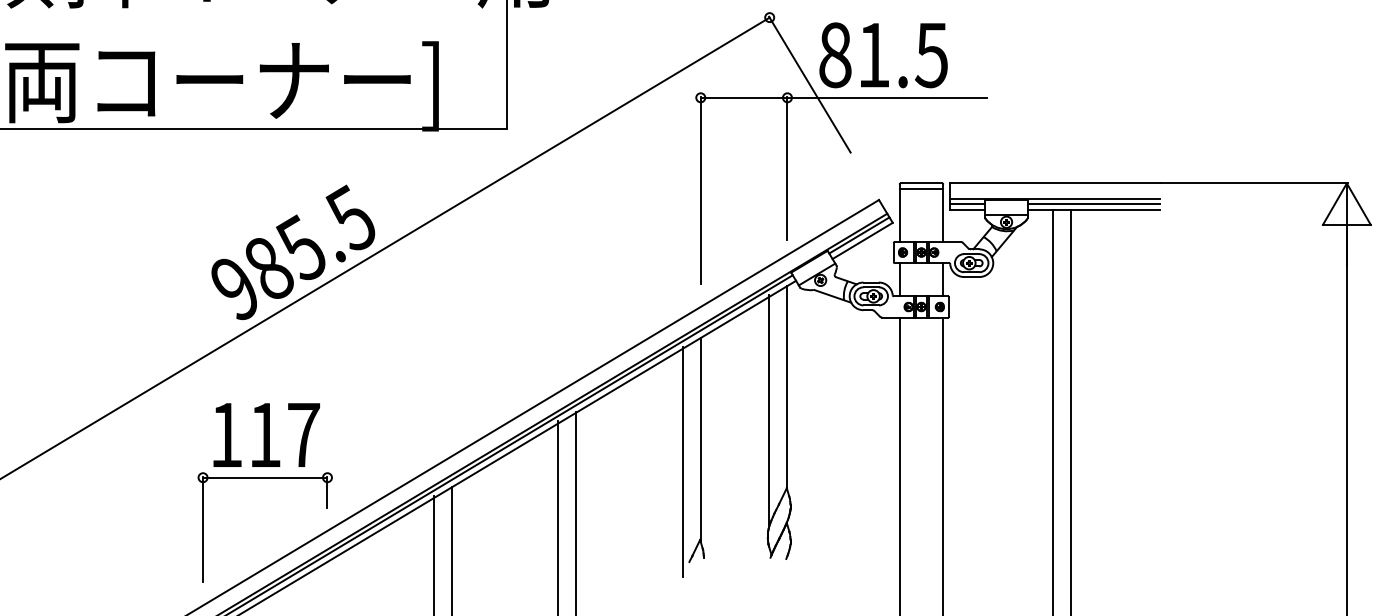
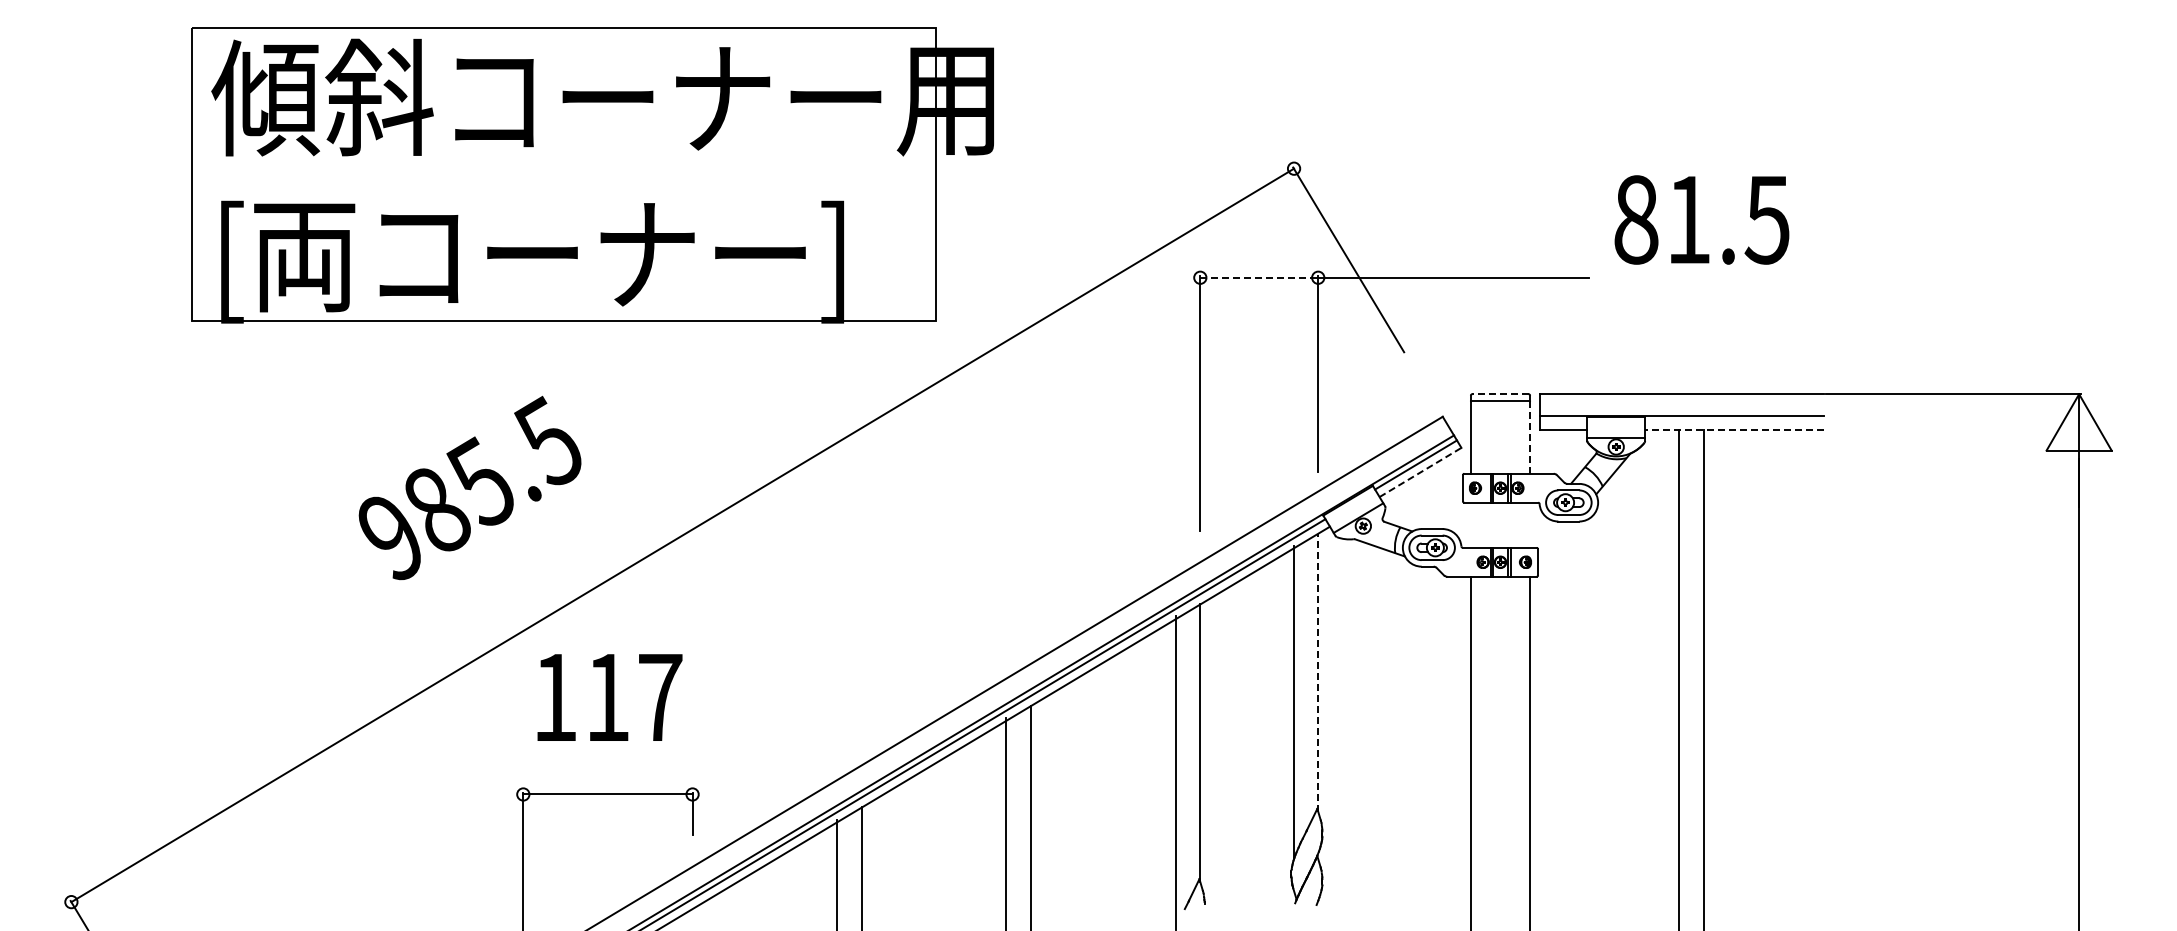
text: (883, 54) -> (1701, 219), moved
line: (744, 97) -> (1259, 277), solid -> dashed
line: (921, 183) -> (1500, 394), solid -> dashed
line: (967, 203) -> (1563, 421), removed
line: (1093, 203) -> (1734, 421), removed
line: (1093, 210) -> (1734, 430), solid -> dashed
line: (942, 215) -> (1529, 437), solid -> dashed
line: (862, 240) -> (1420, 472), solid -> dashed
text: (292, 252) -> (469, 487), moved
line: (900, 279) -> (1471, 524), removed
line: (942, 279) -> (1529, 524), removed
line: (787, 388) -> (1318, 672), solid -> dashed
text: (266, 435) -> (609, 697), moved

